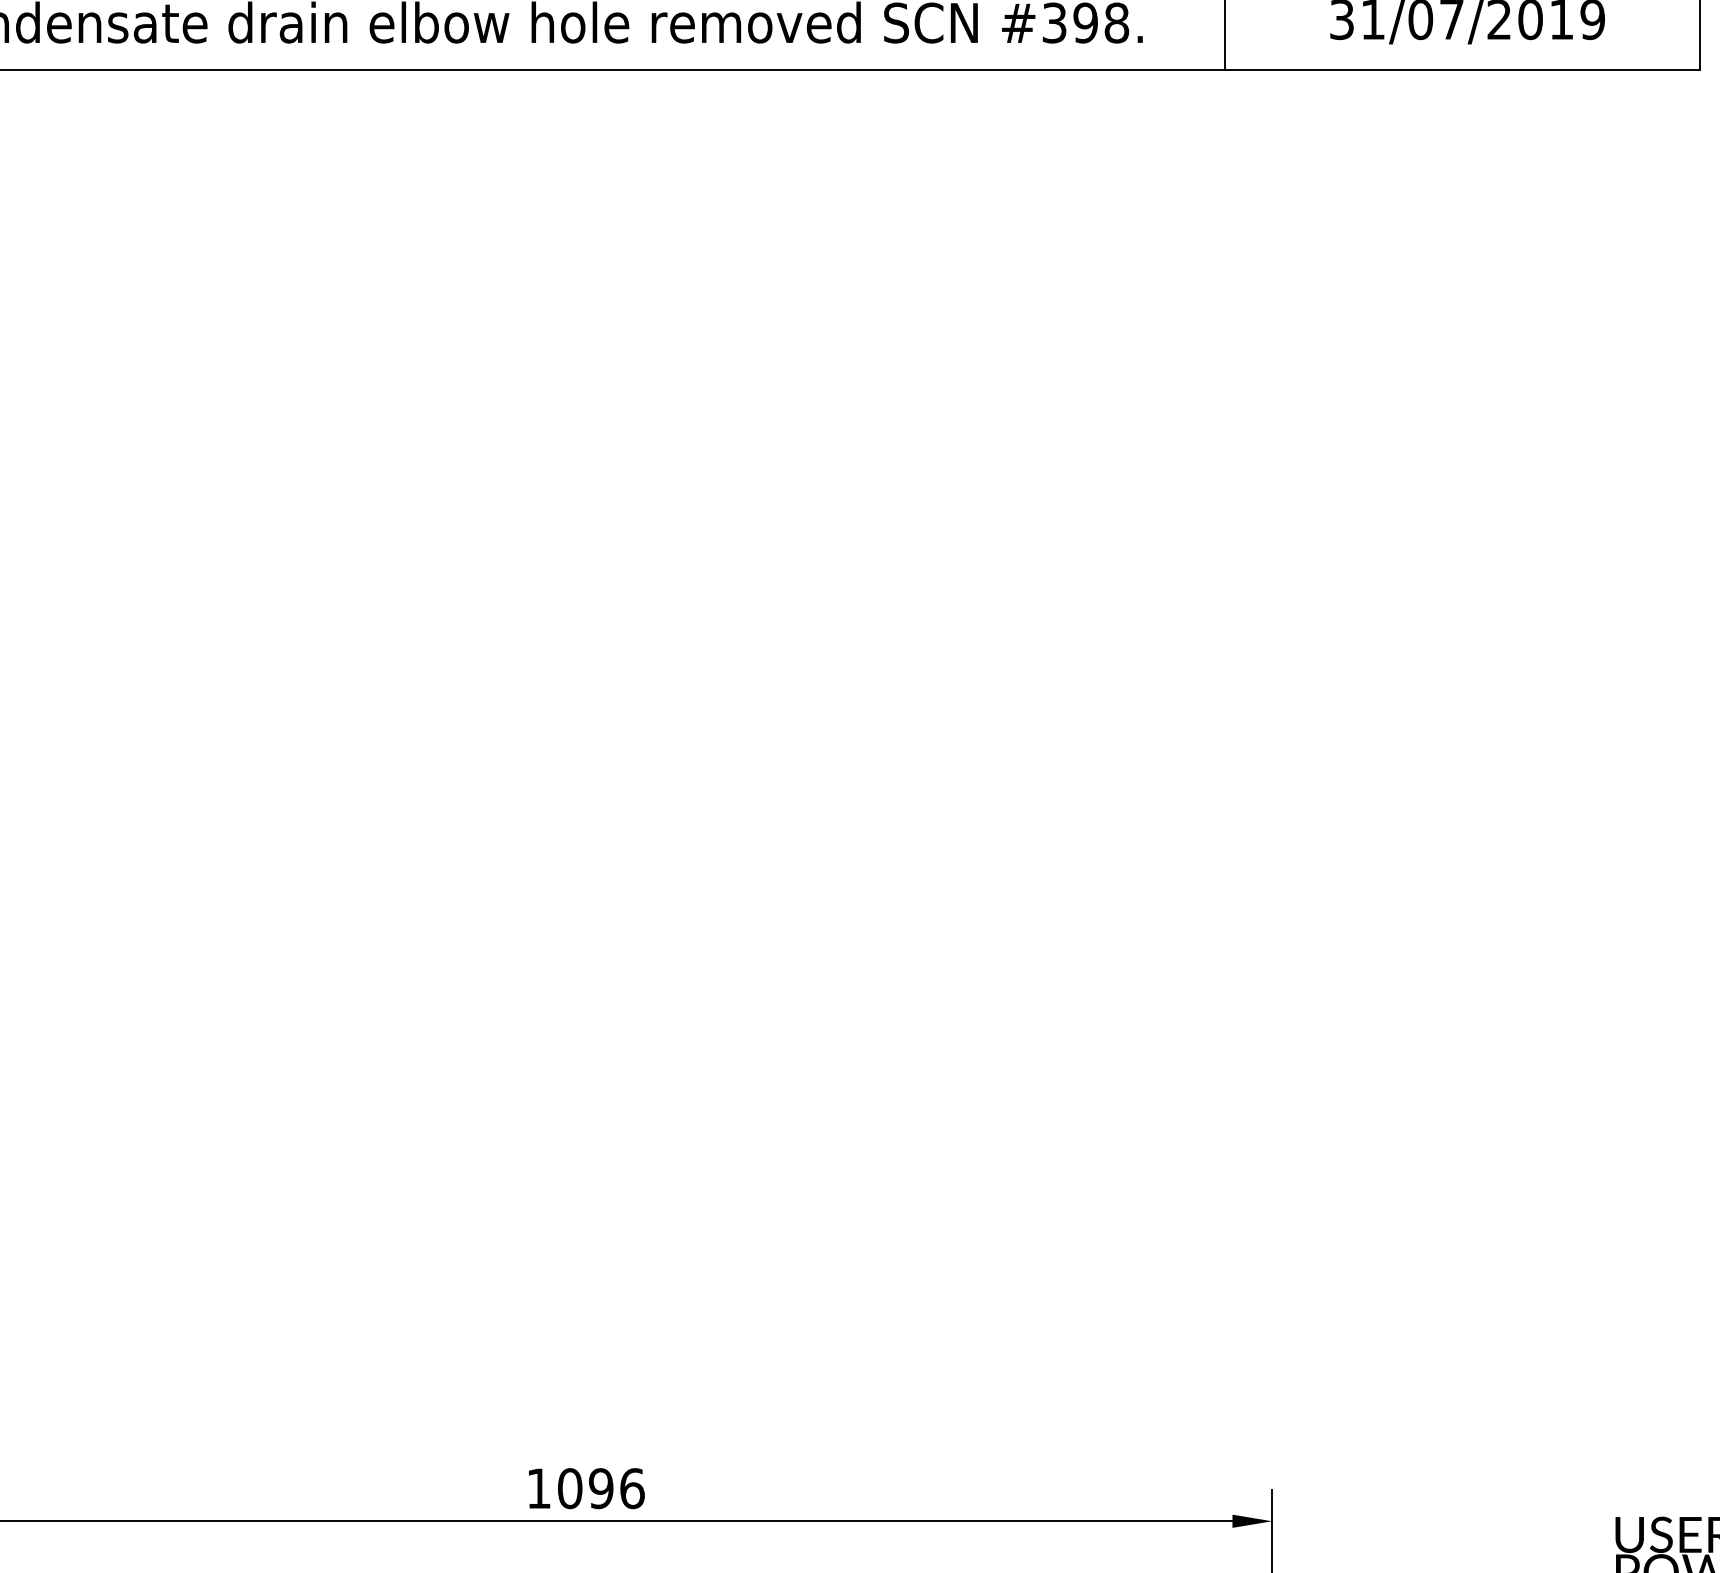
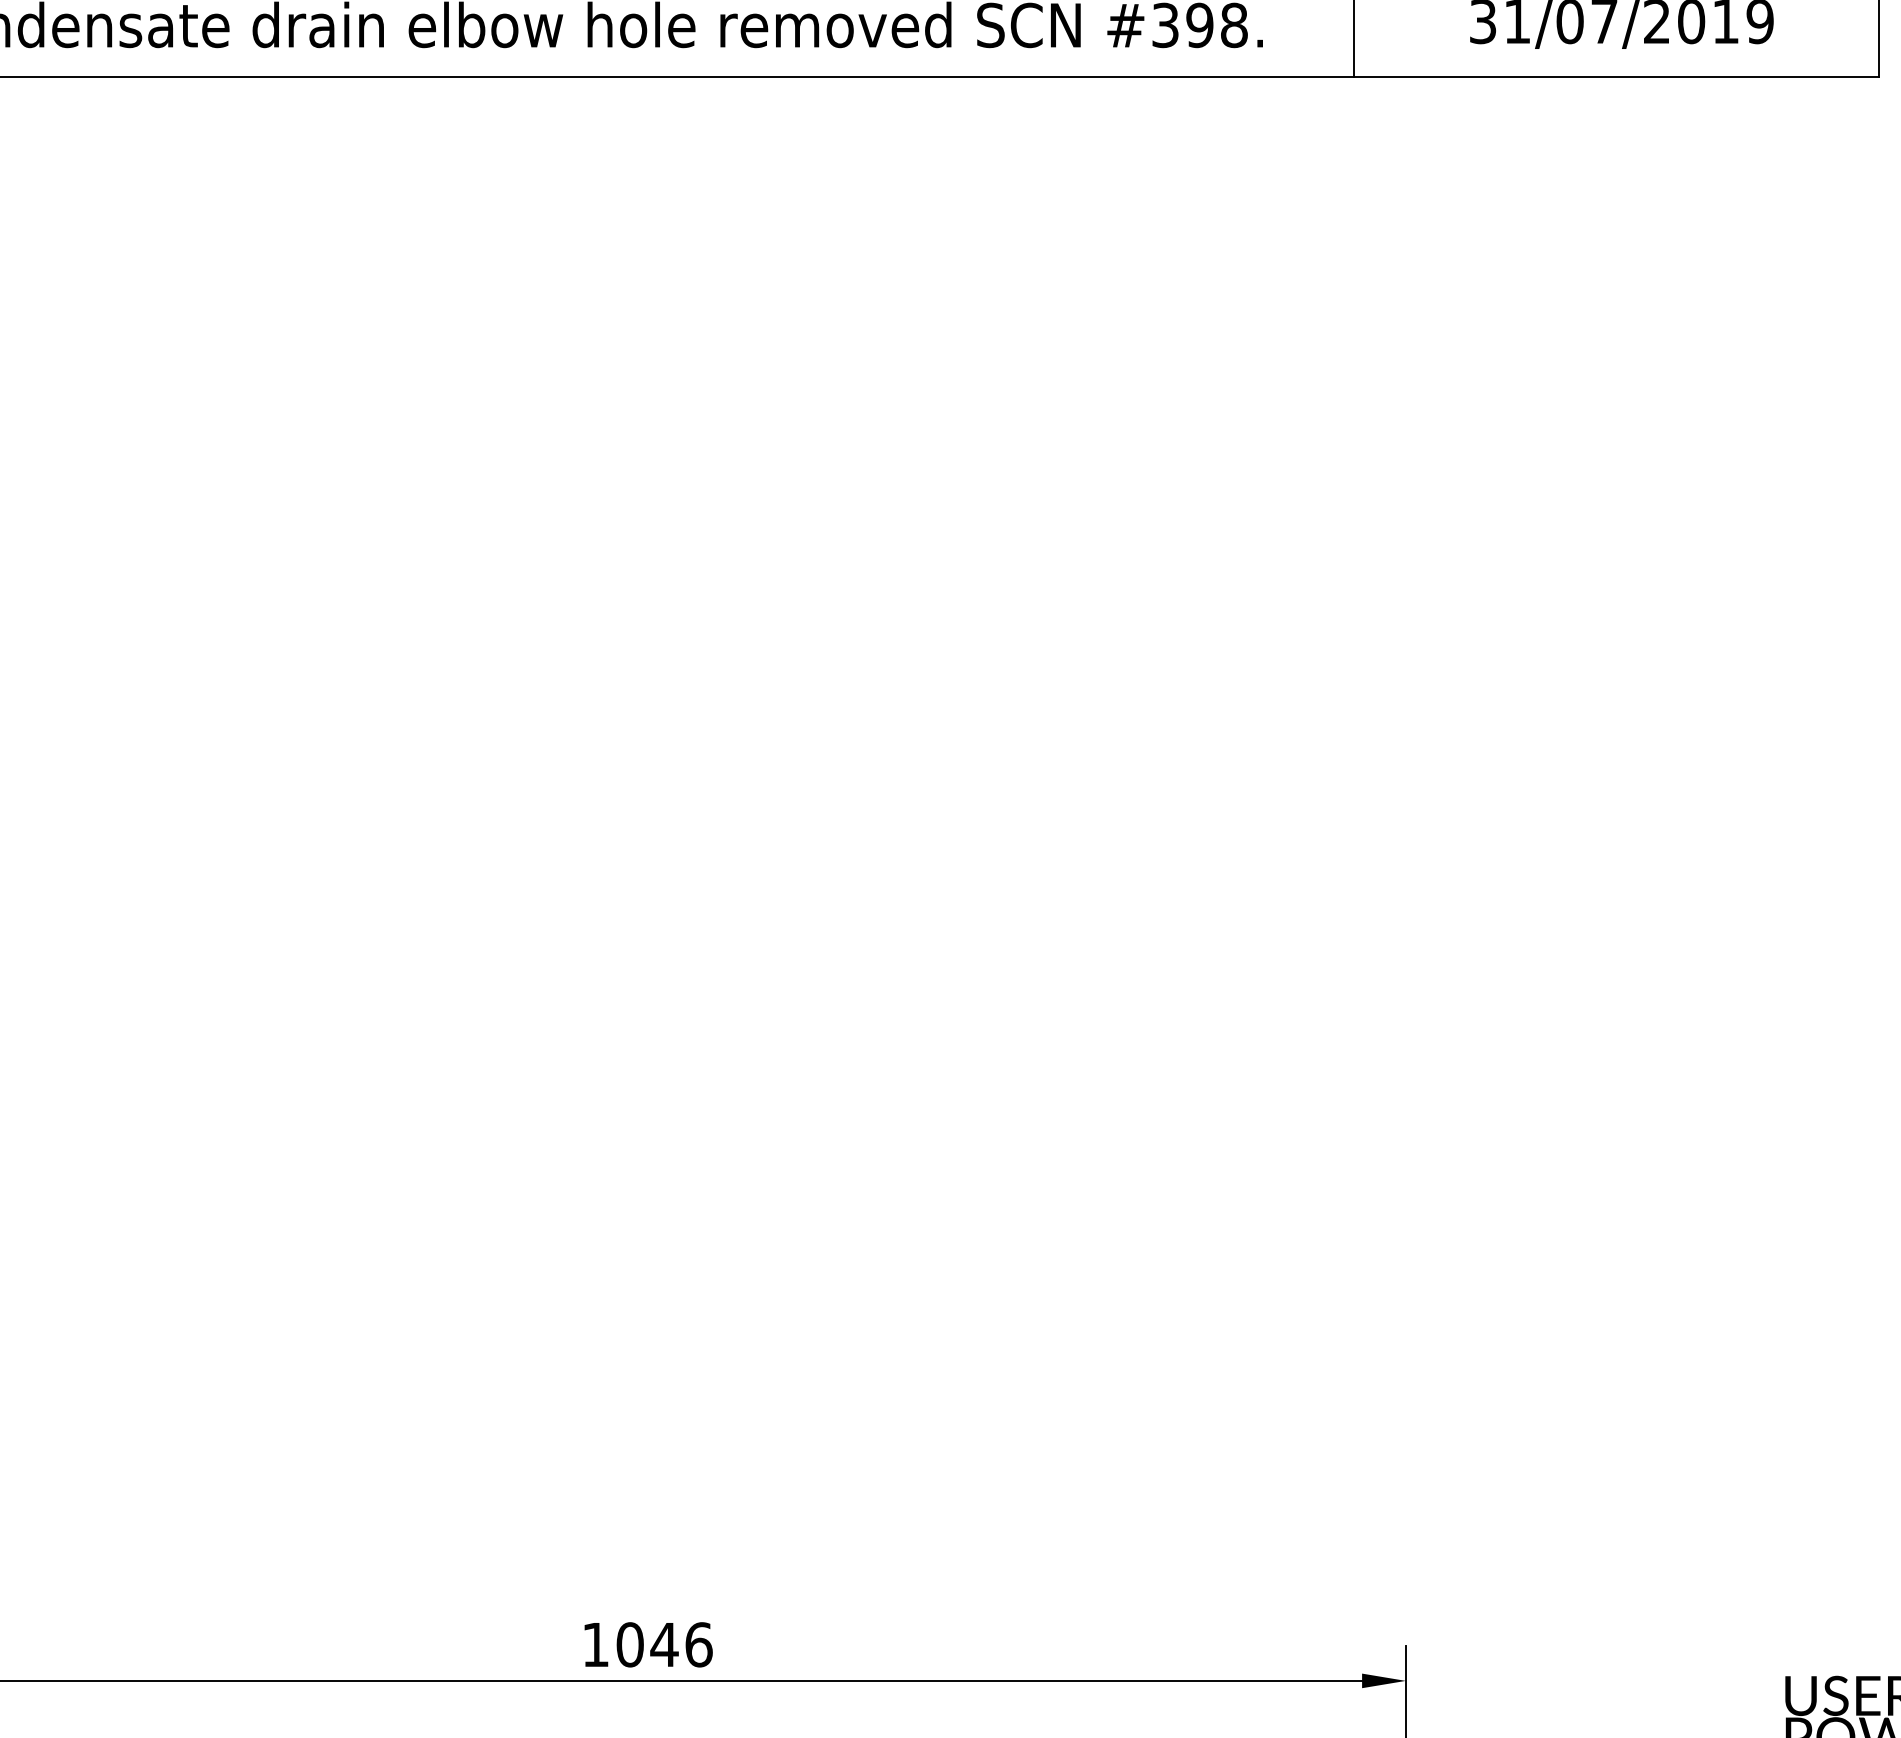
text: (601, 1488) -> (664, 1644), 1096 -> 1046

